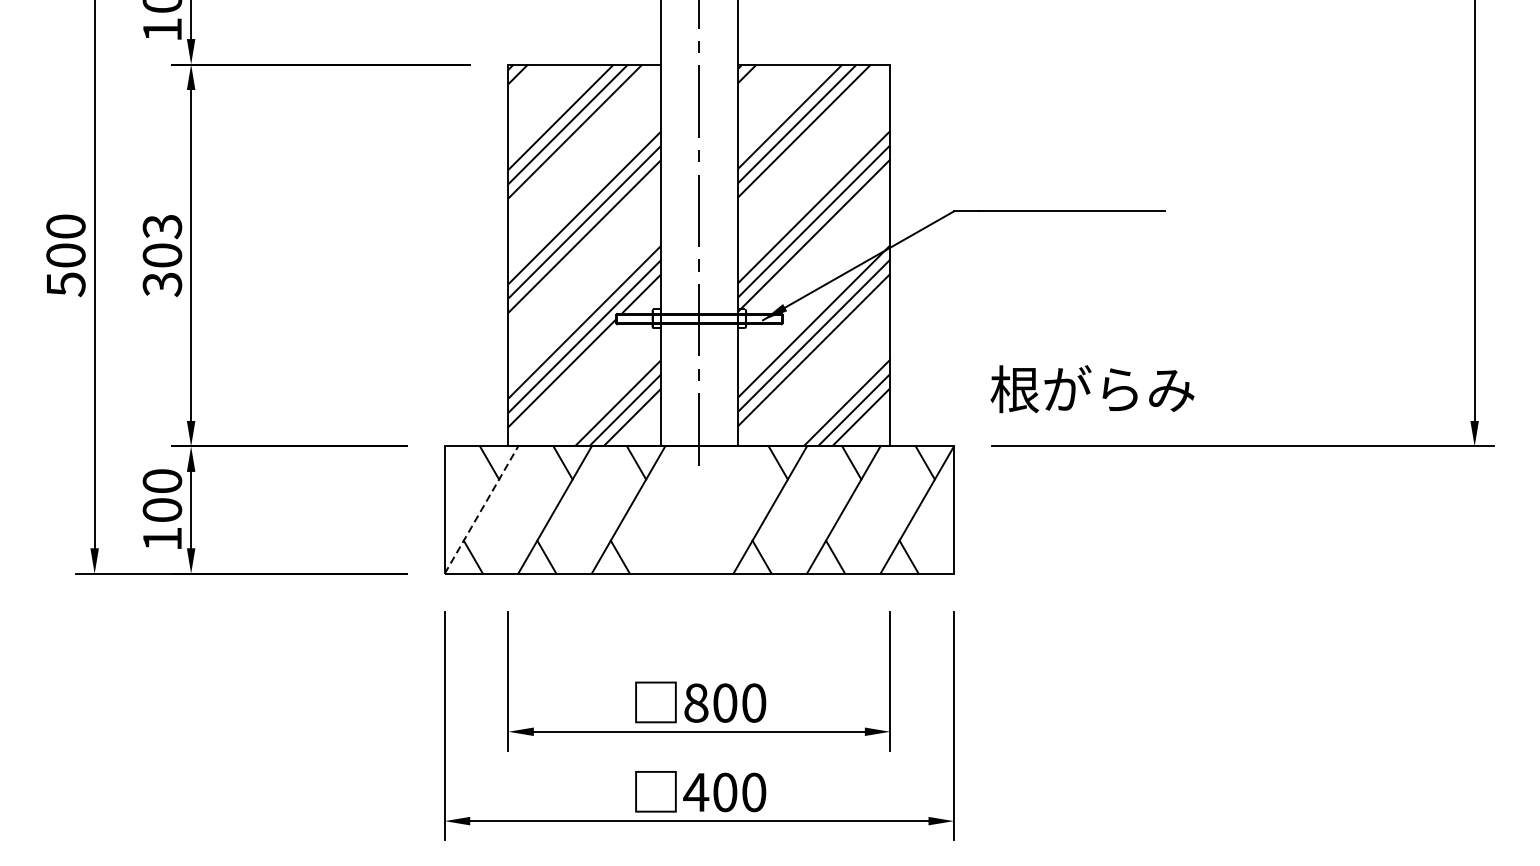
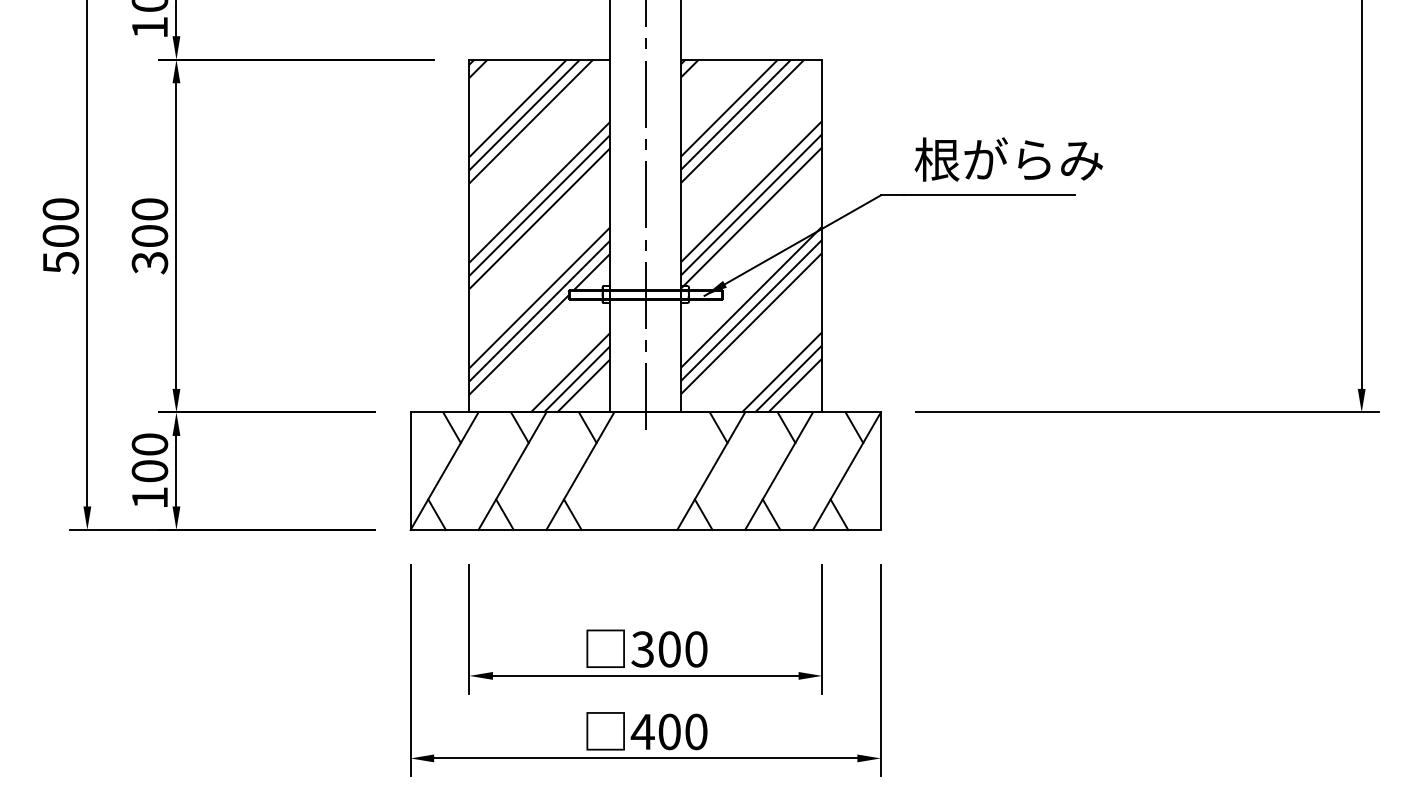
text: (161, 226) -> (149, 209), 303 -> 300
text: (1092, 389) -> (1008, 159), moved
line: (481, 510) -> (444, 471), dashed -> solid
text: (695, 703) -> (642, 649), 800 -> 300

